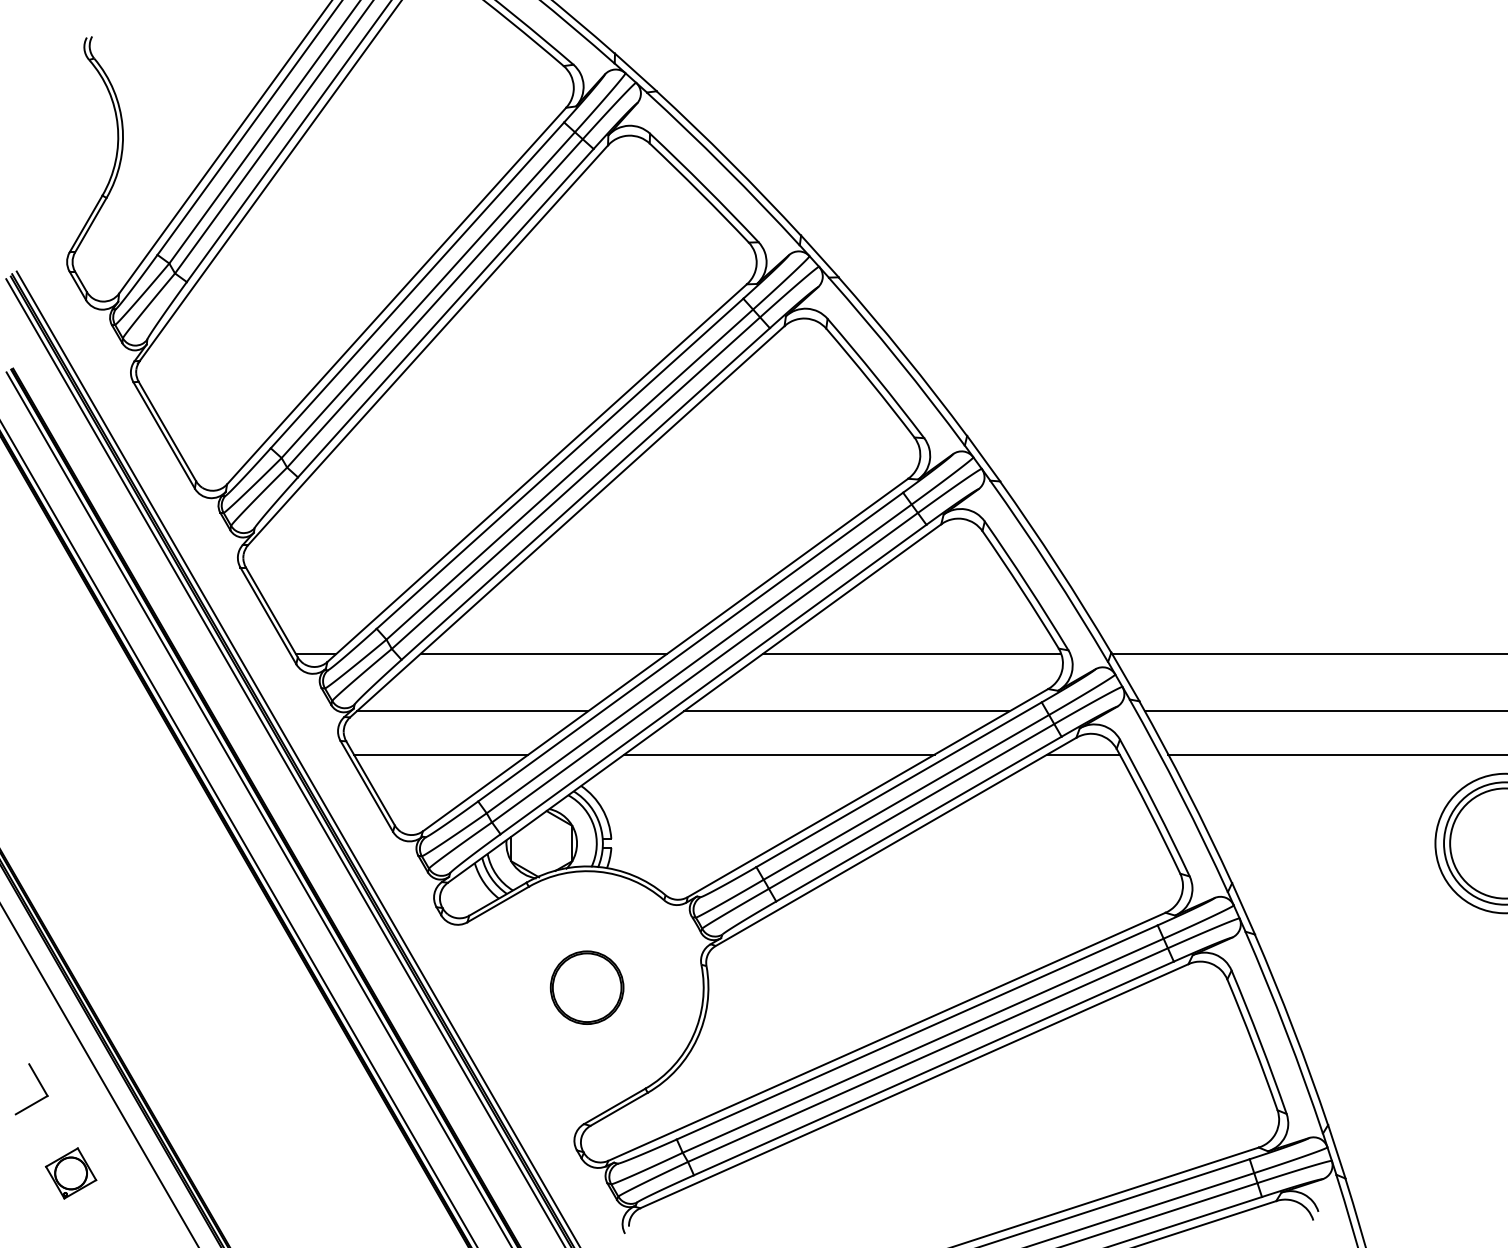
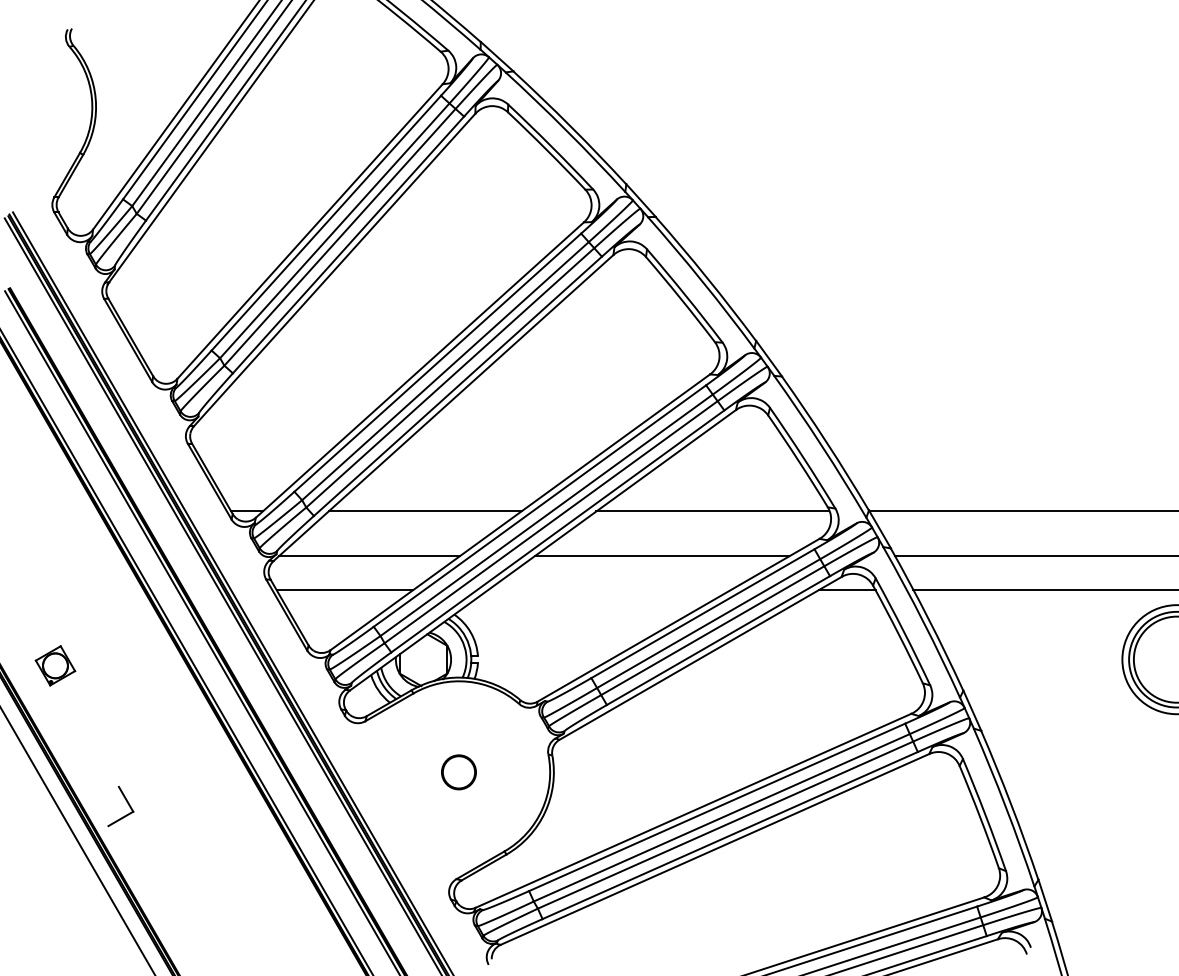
line: (779, 754) -> (609, 590), removed
part: (586, 987) -> (458, 772), size x0.6
part: (39, 1084) -> (126, 802), moved
part: (70, 1173) -> (55, 665), moved

